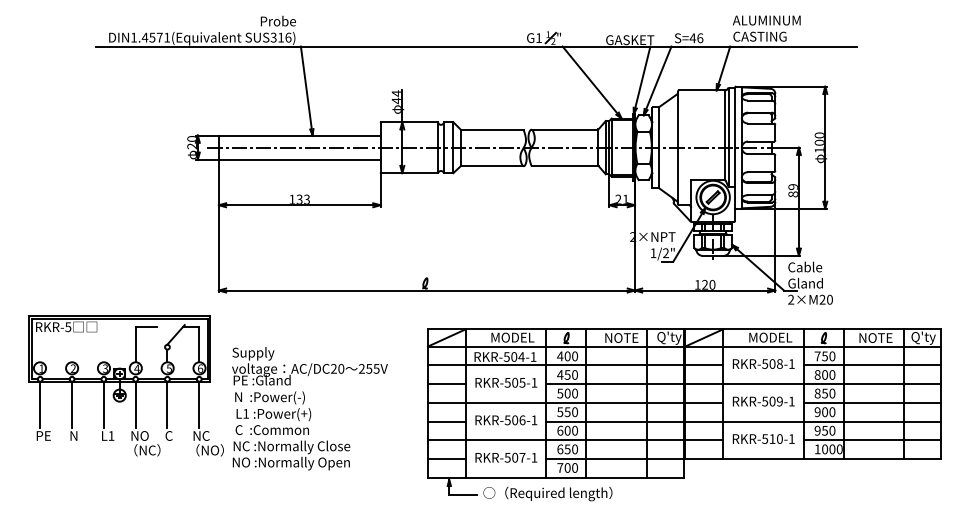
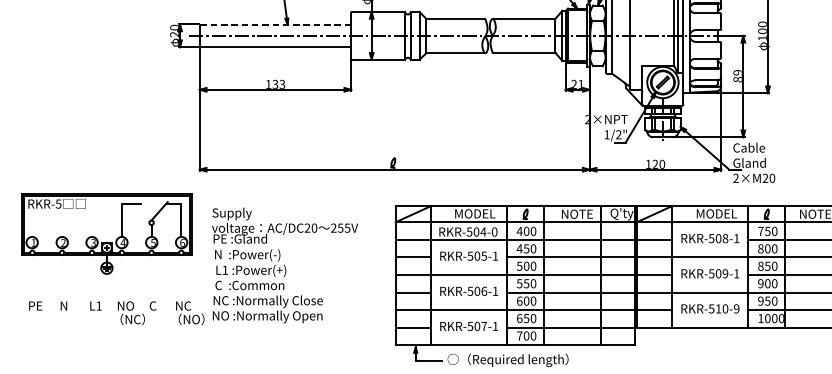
line: (299, 135) -> (275, 24), solid -> dashed
text: (533, 356) -> (494, 231), RKR-504-1 -> RKR-504-0
line: (40, 404) -> (32, 276), removed
line: (72, 404) -> (62, 276), removed
line: (103, 404) -> (91, 276), removed
line: (135, 404) -> (121, 276), removed
line: (167, 404) -> (151, 276), removed
line: (199, 404) -> (181, 276), removed
text: (309, 408) -> (284, 265), moved
text: (791, 438) -> (736, 308), RKR-510-1 -> RKR-510-9

